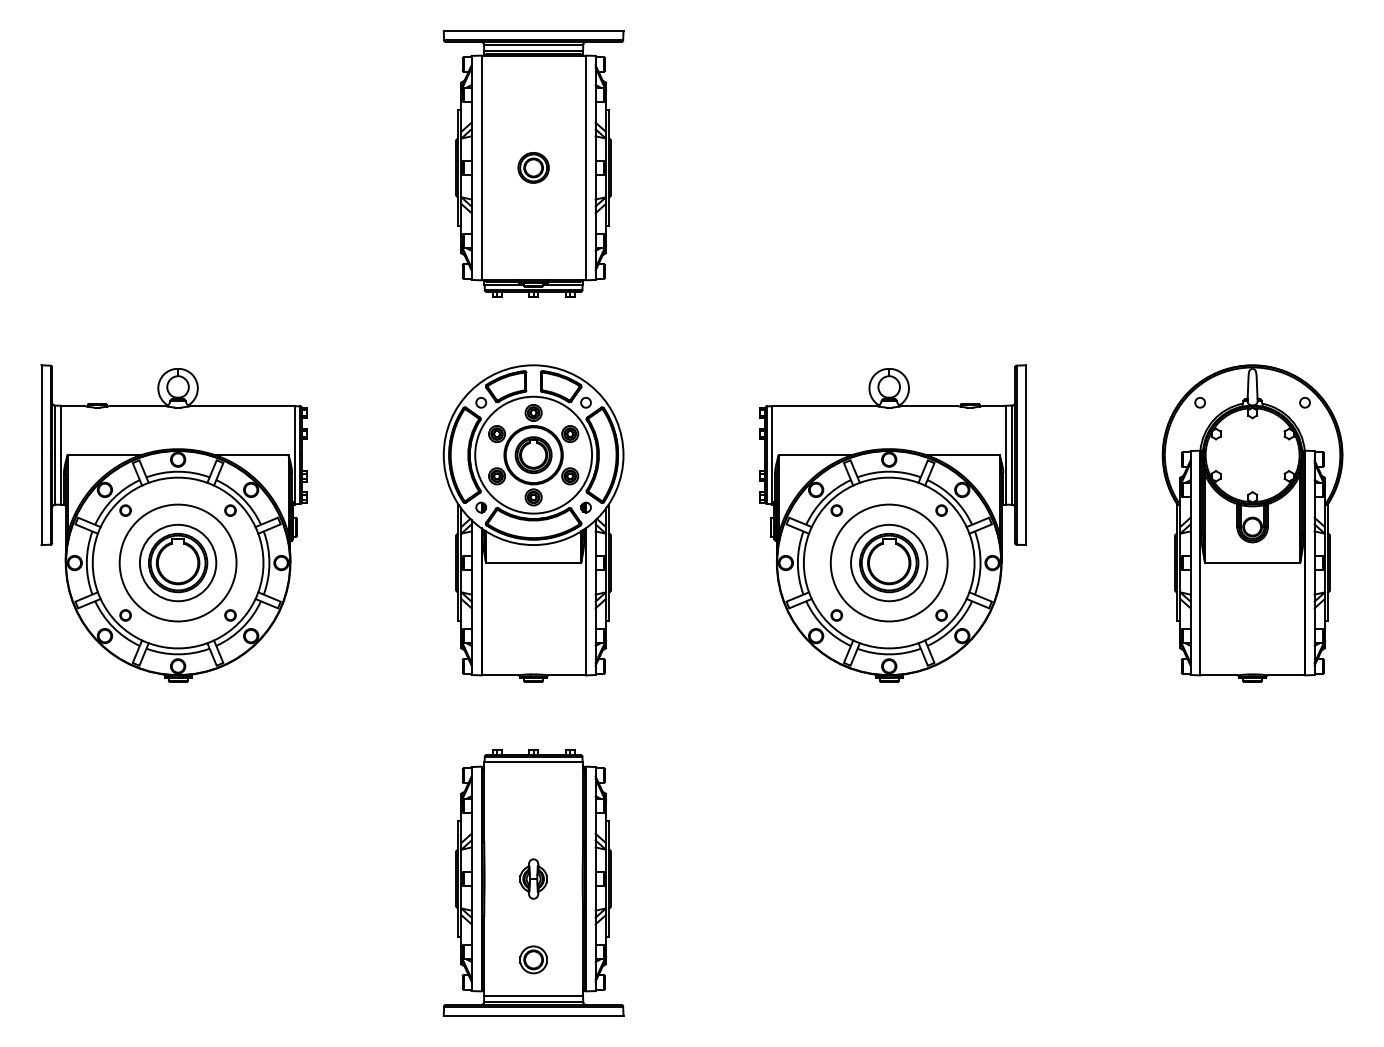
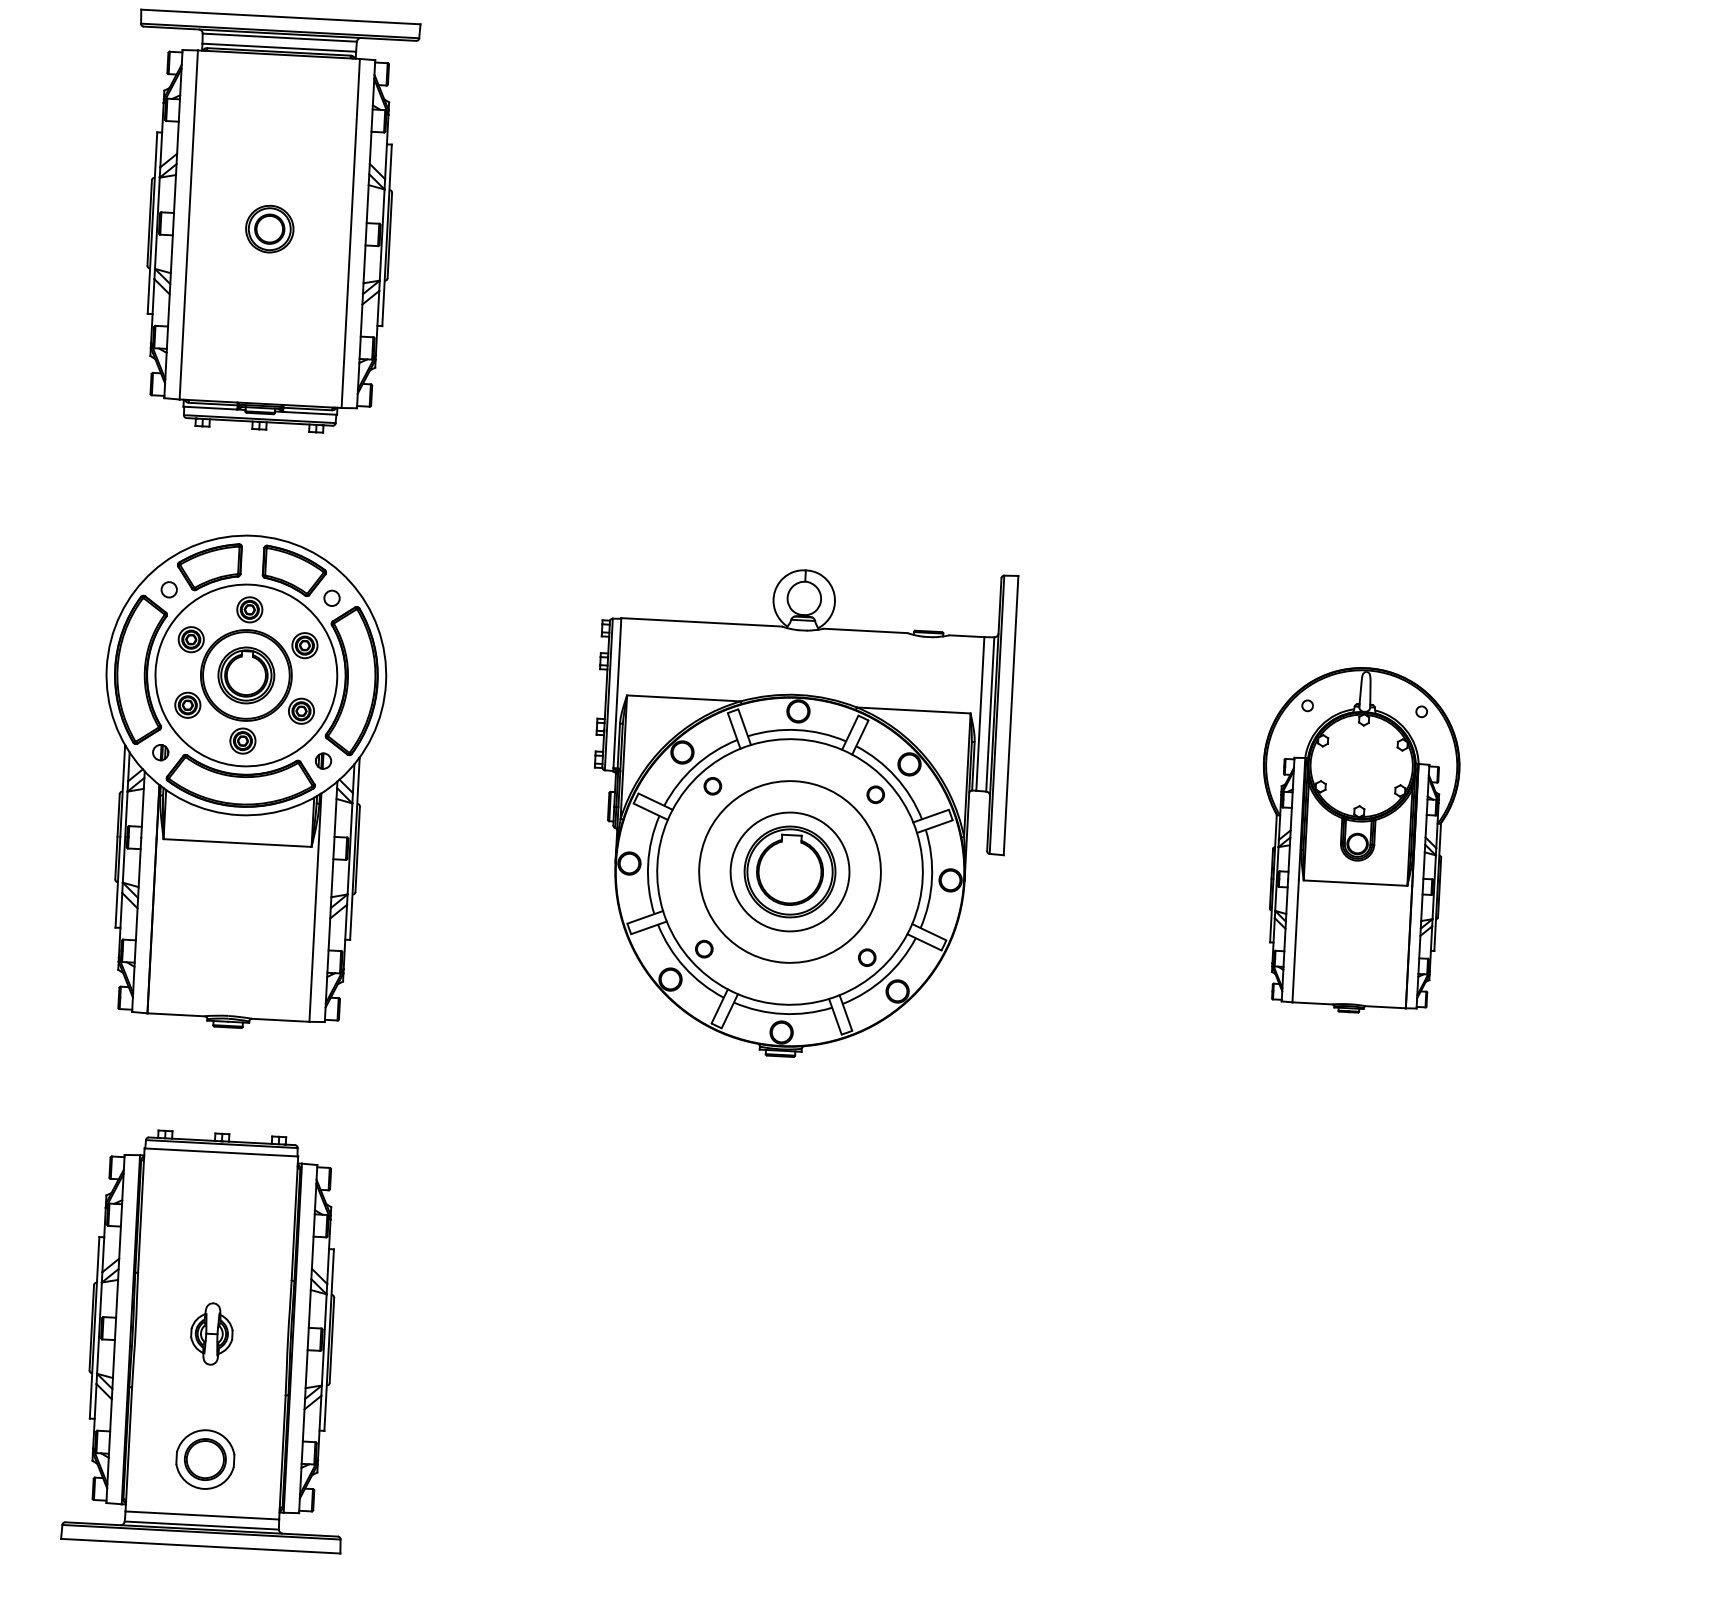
part: (1252, 523) -> (1357, 840), size x0.7
part: (533, 959) -> (205, 1458), size x1.4

